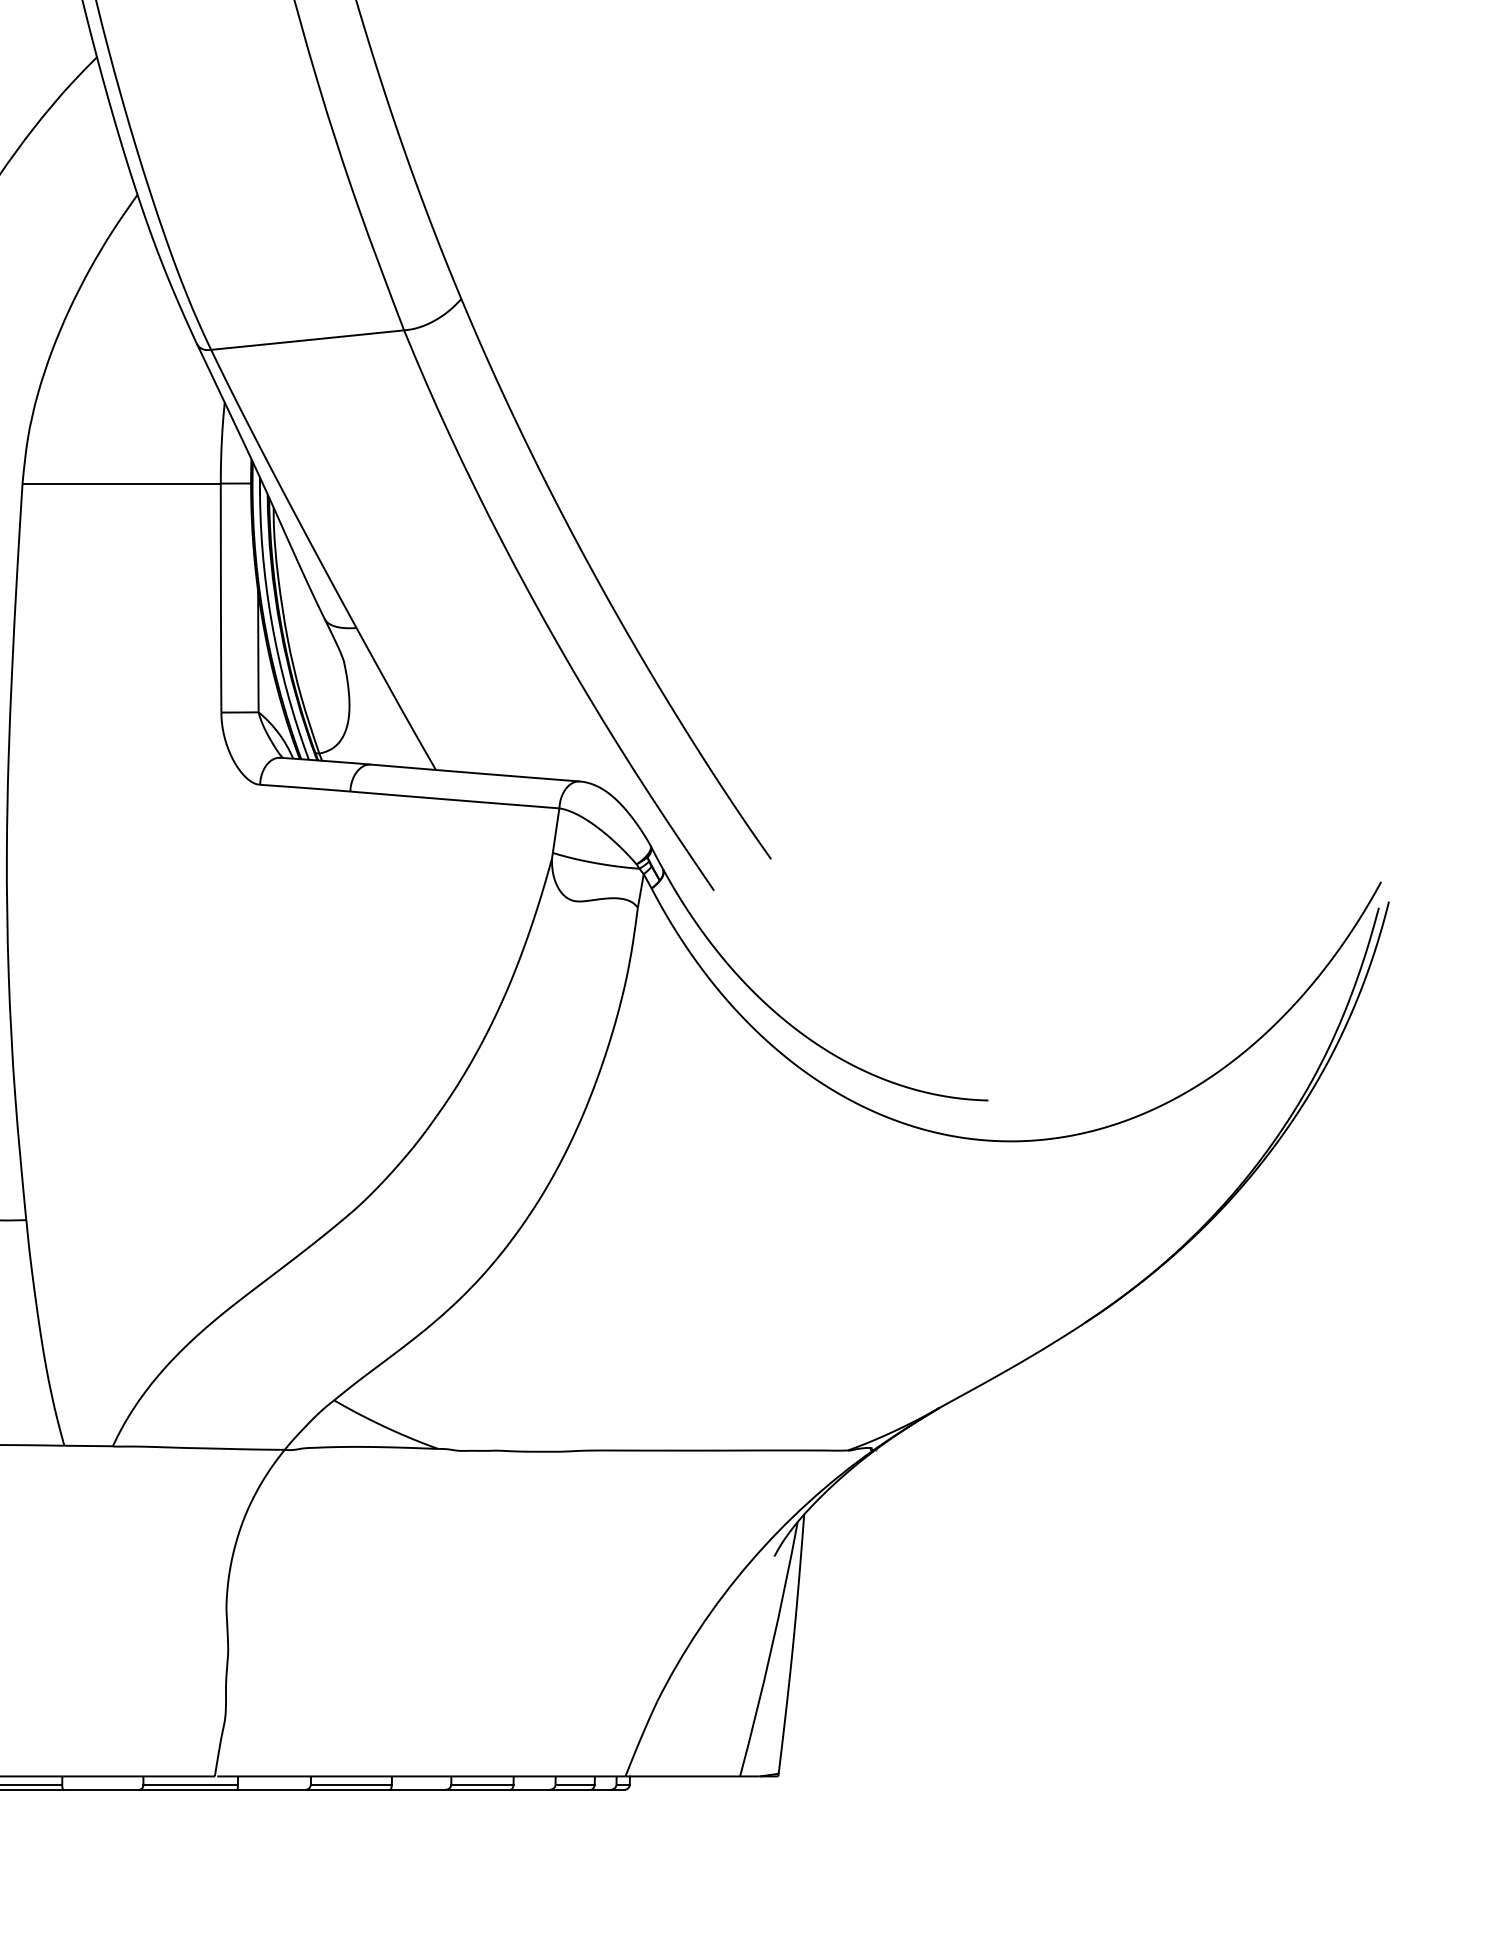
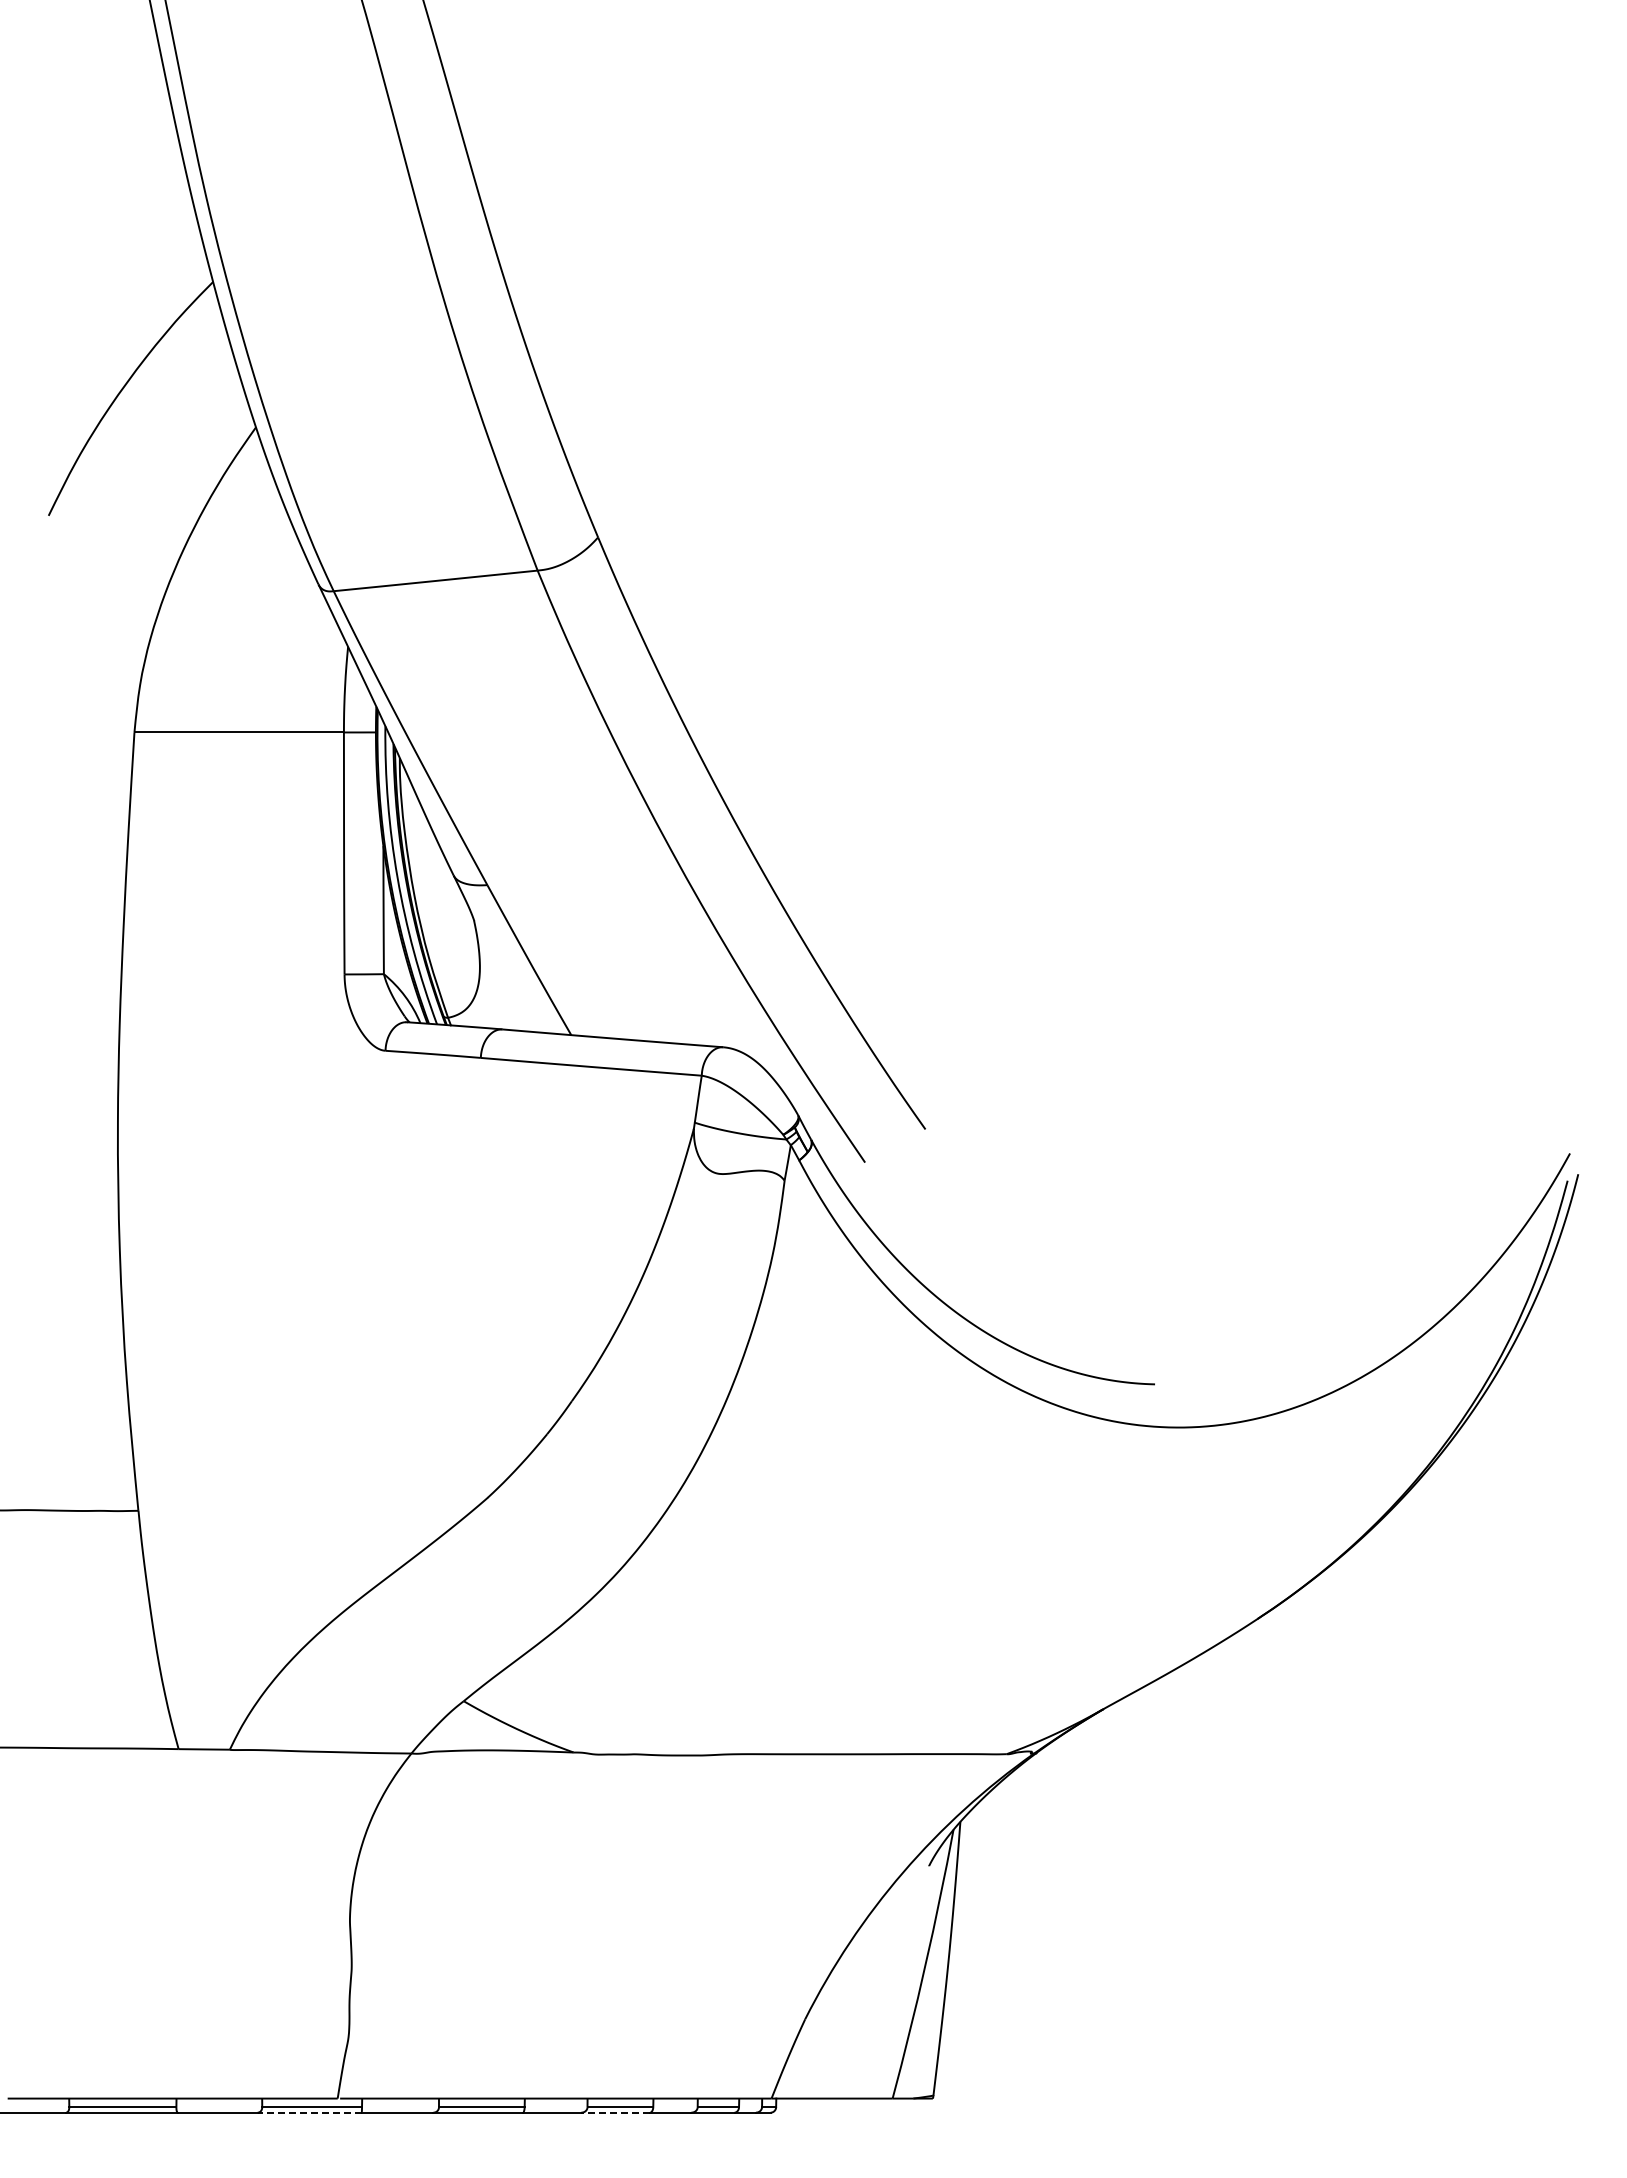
line: (188, 1789) -> (309, 2112), solid -> dashed
line: (477, 1789) -> (615, 2112), solid -> dashed

